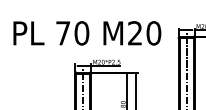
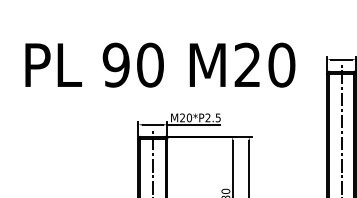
text: (62, 33) -> (114, 65), 70 -> 90

